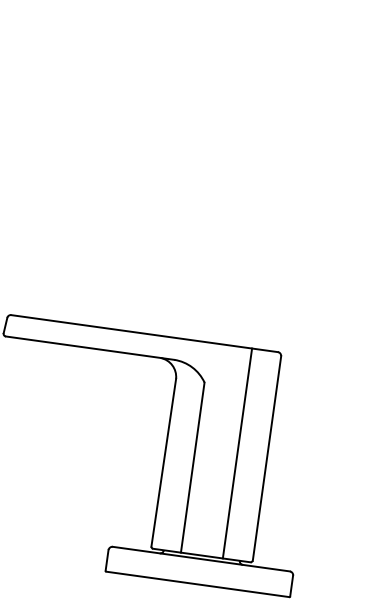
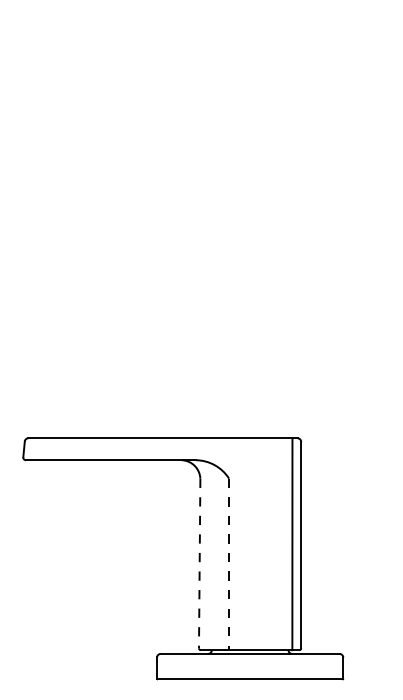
line: (237, 453) -> (292, 544), moved
line: (163, 462) -> (199, 563), solid -> dashed
line: (193, 467) -> (229, 564), solid -> dashed

